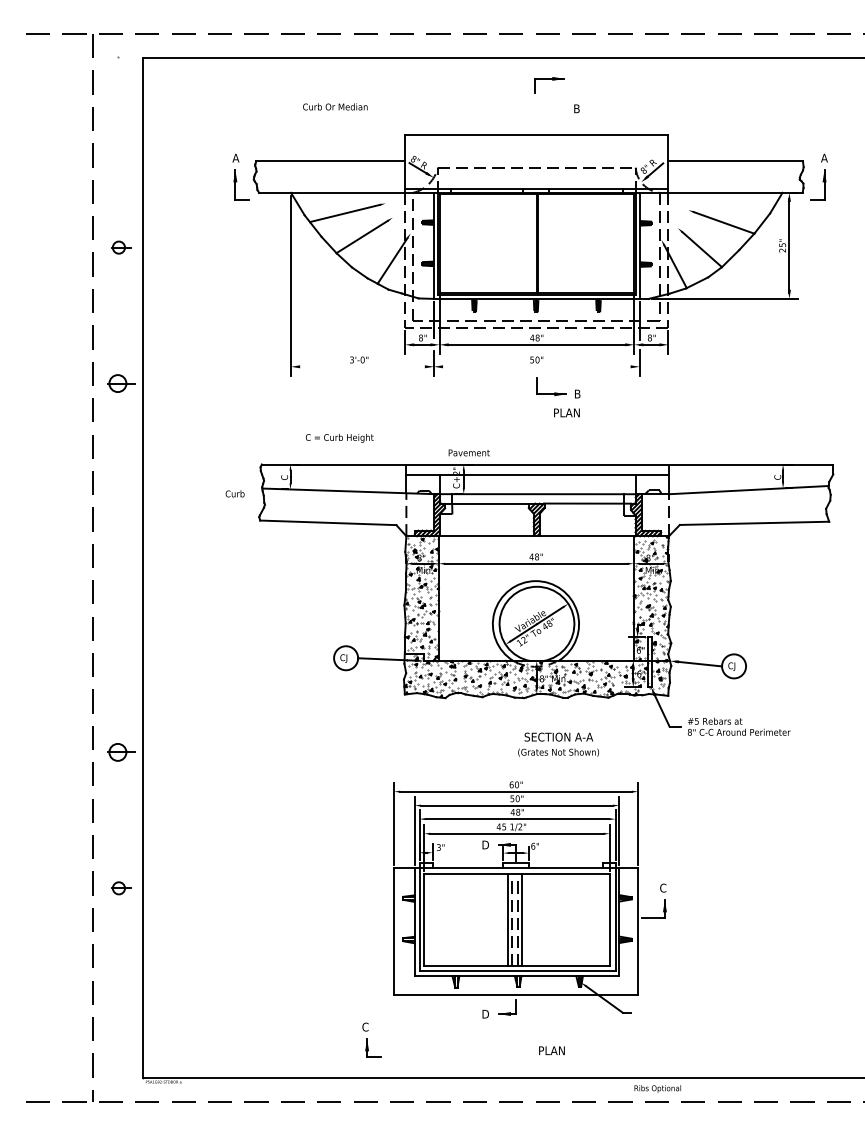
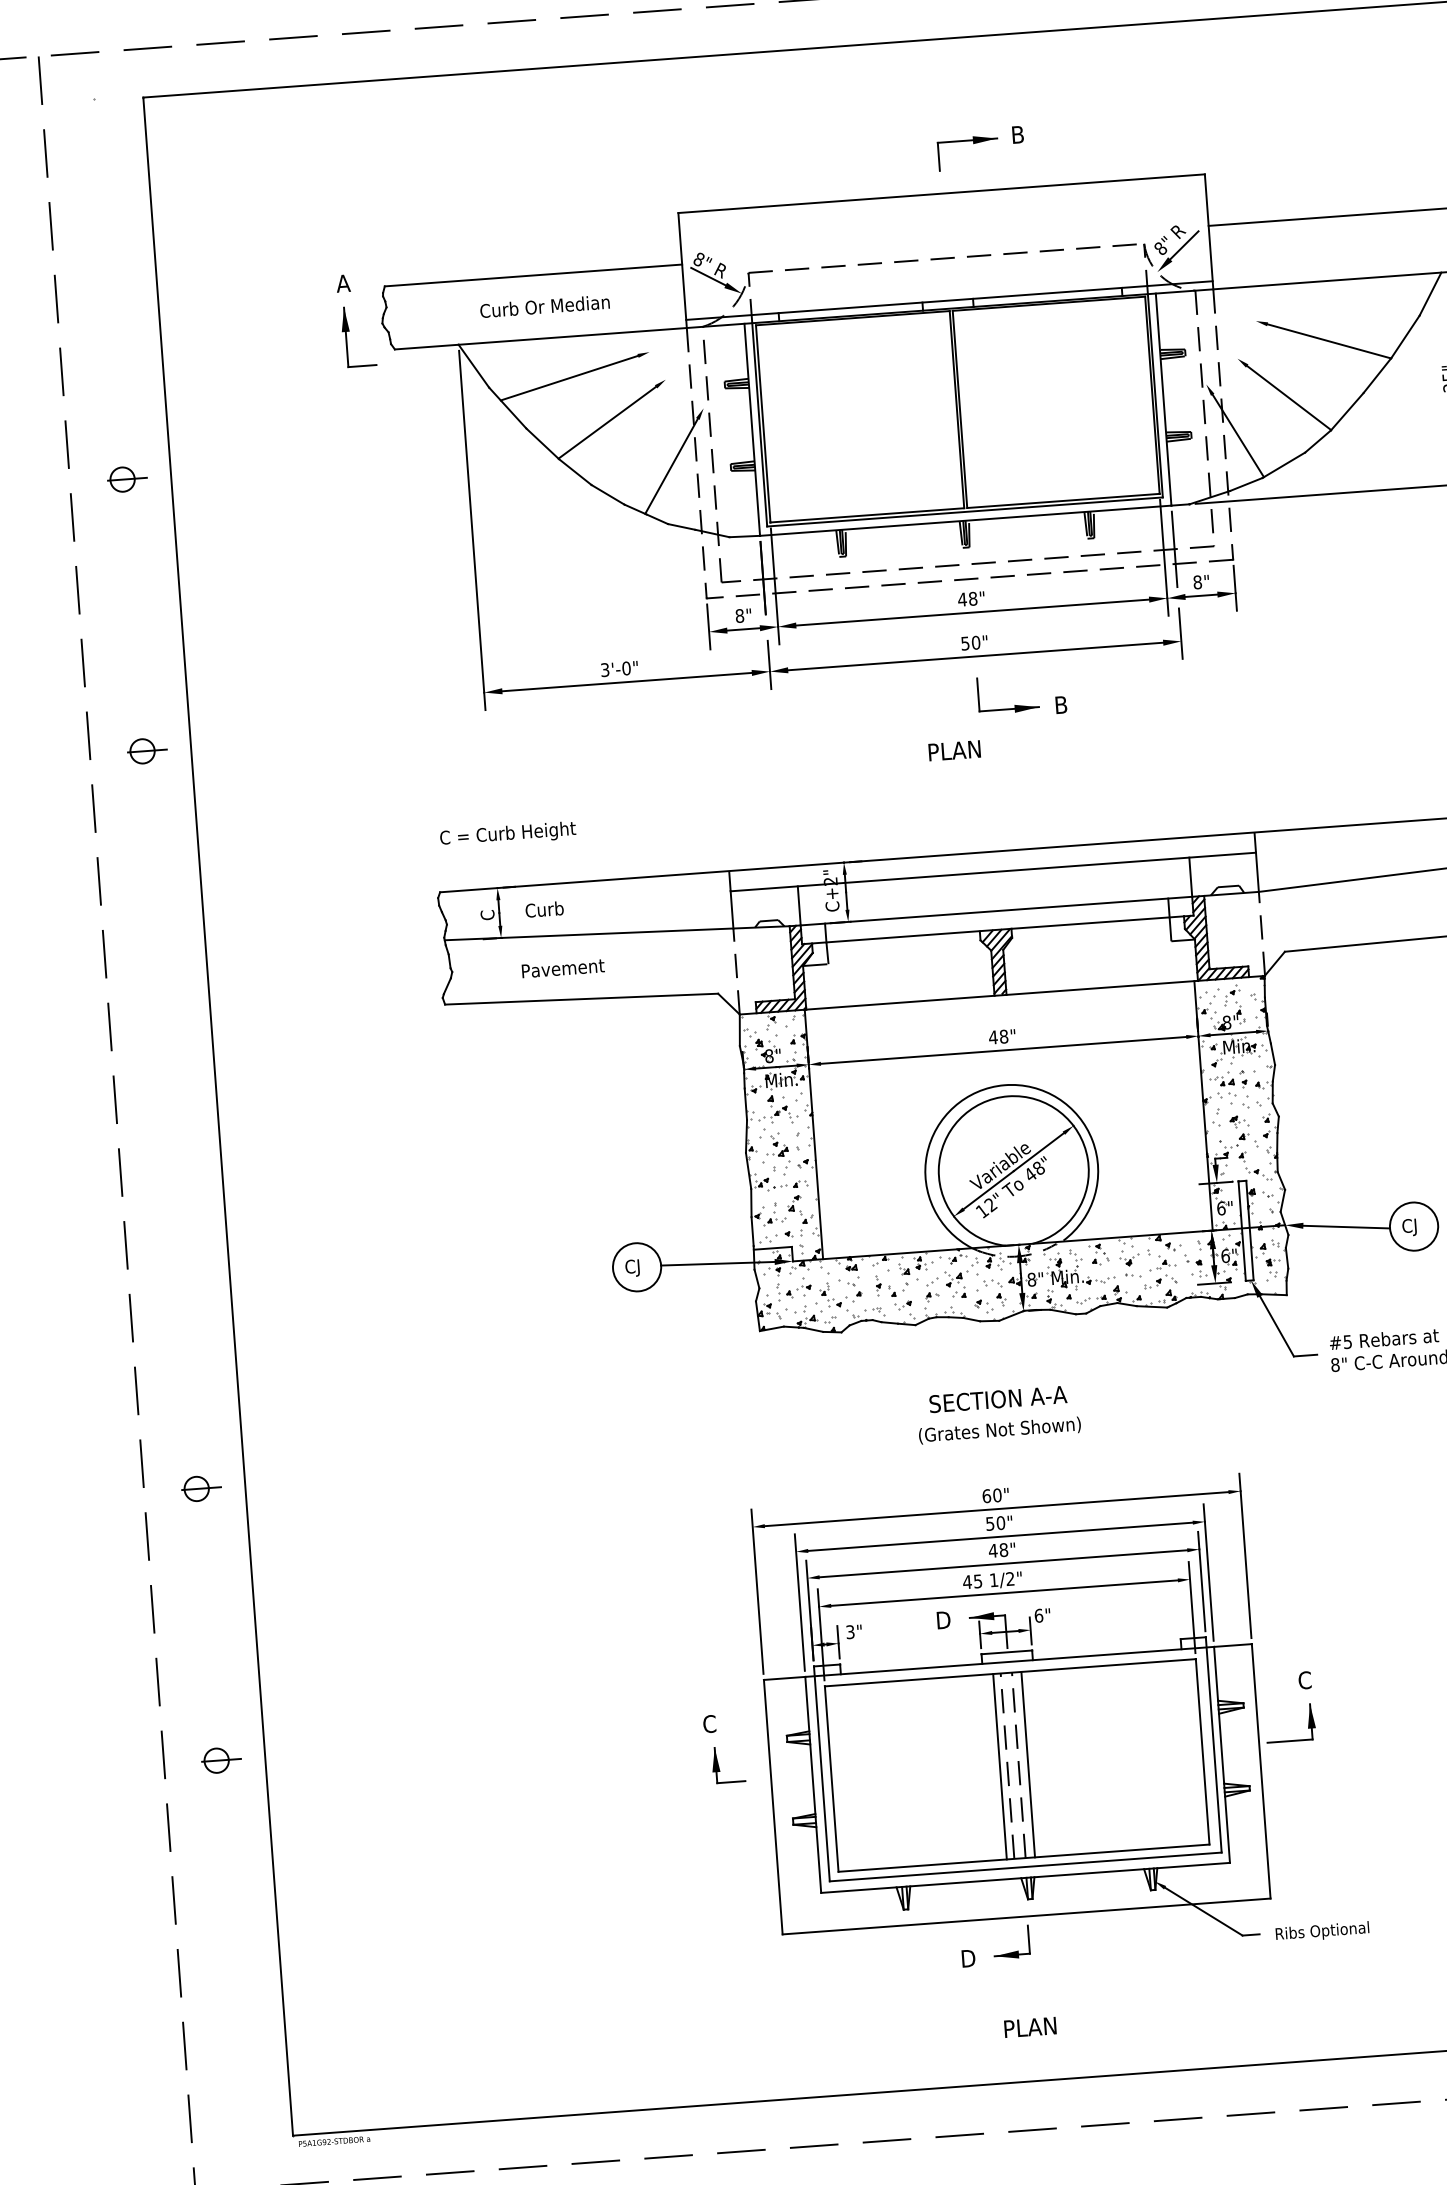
part: (549, 85) -> (968, 153), moved
text: (335, 106) -> (545, 305), moved
line: (362, 366) -> (627, 681), added
line: (536, 366) -> (974, 655), added
part: (121, 383) -> (147, 750), size x0.71
text: (566, 412) -> (953, 750), moved
text: (339, 438) -> (507, 835), moved
text: (468, 452) -> (561, 967), moved
text: (234, 493) -> (543, 908), moved
text: (558, 744) -> (998, 1414), moved
part: (121, 752) -> (201, 1488), size x0.71
part: (371, 1039) -> (723, 1747), moved
text: (551, 1050) -> (1029, 2027), moved
text: (657, 1088) -> (1321, 1931), moved

